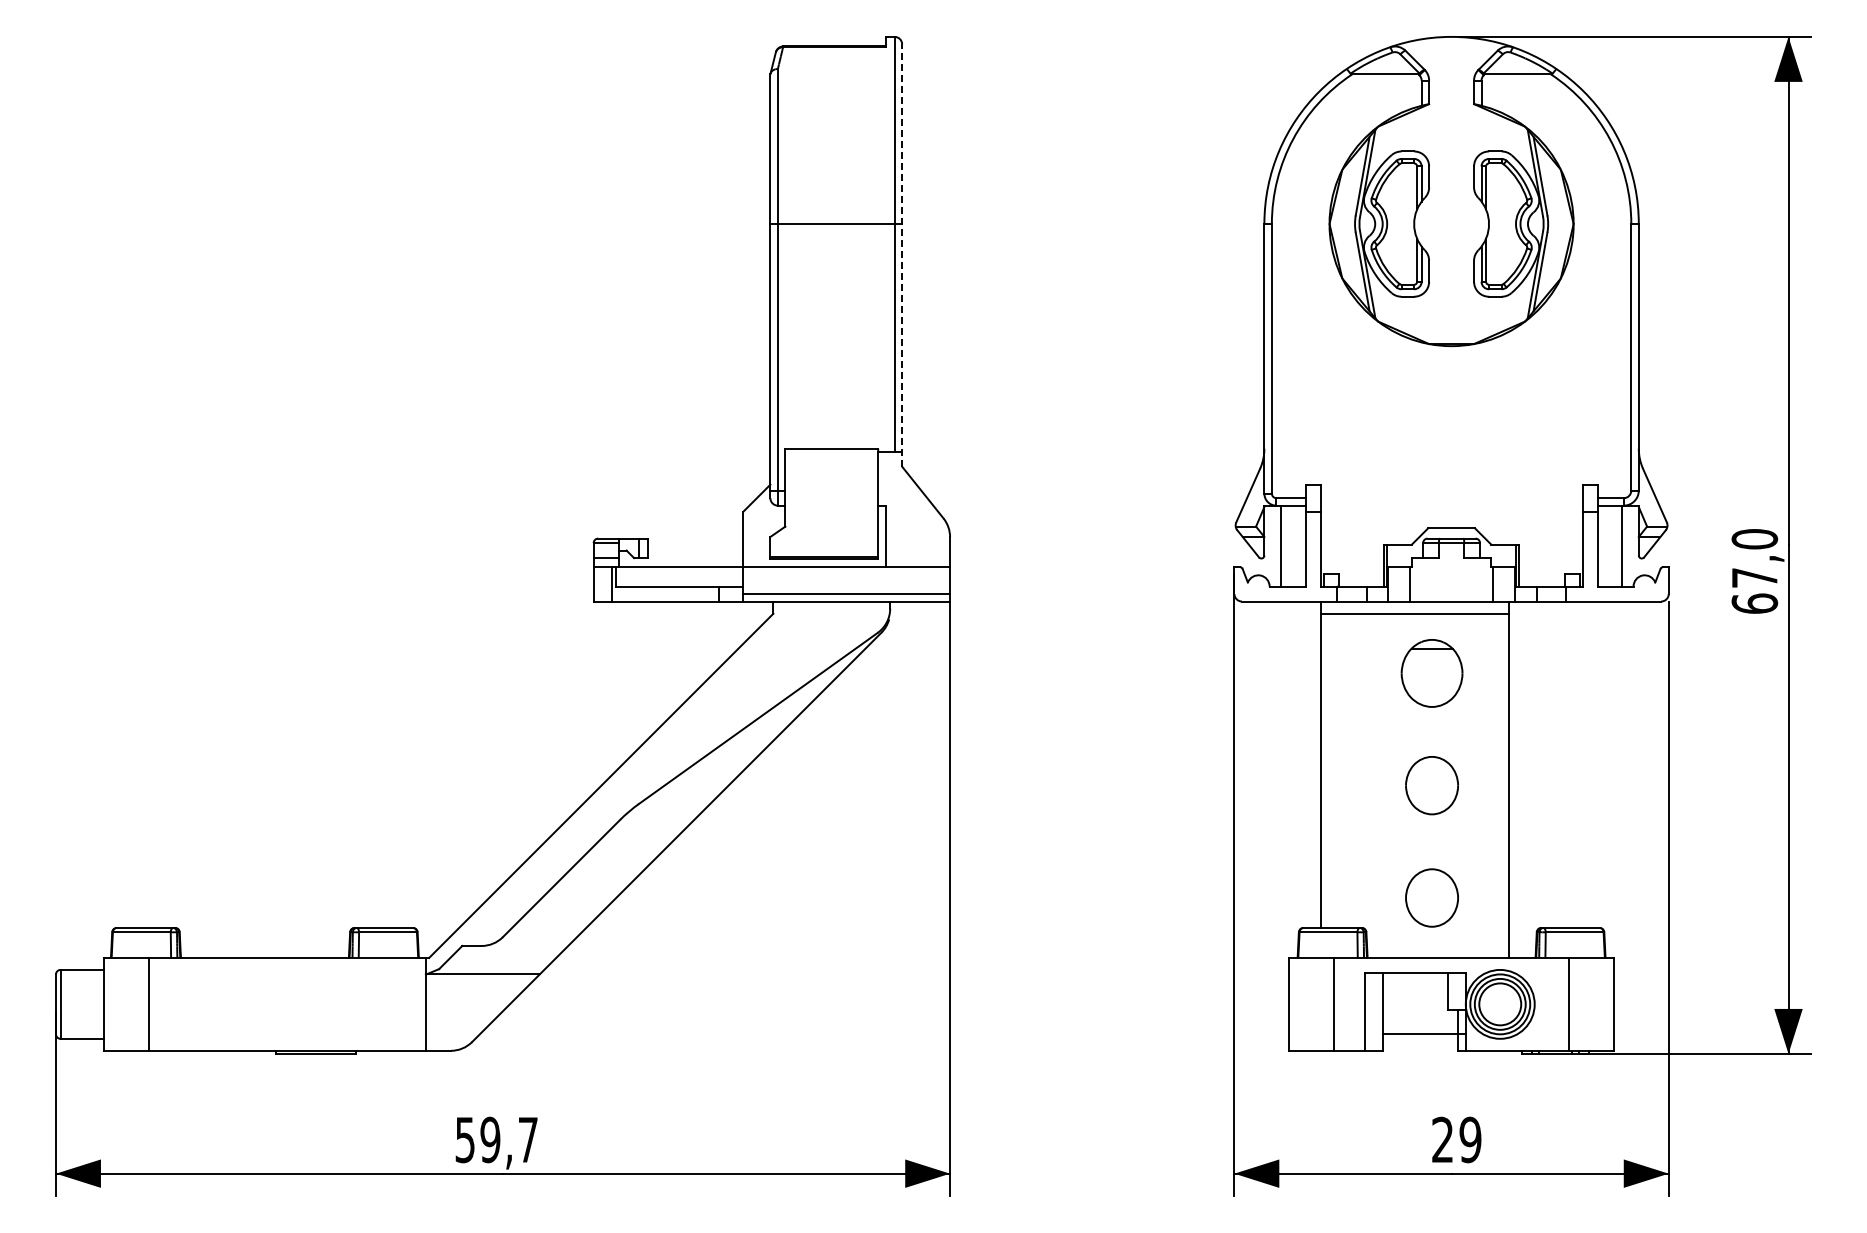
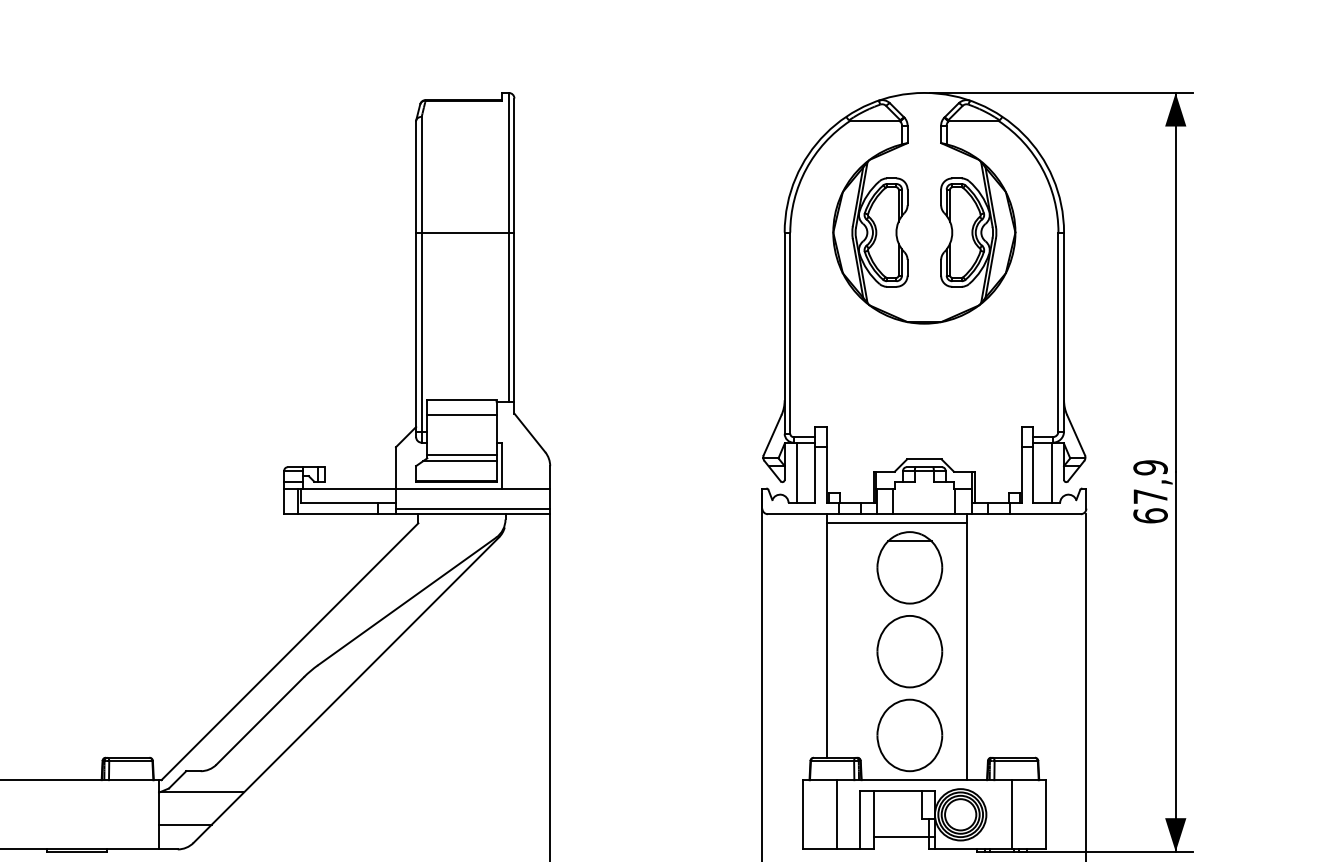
line: (902, 255) -> (514, 256), dashed -> solid
line: (831, 468) -> (461, 414), added
line: (831, 522) -> (461, 455), added
line: (829, 530) -> (460, 461), added
text: (1754, 539) -> (1150, 467), 67,0 -> 67,9
part: (1431, 673) -> (909, 567), size x1.43
part: (1431, 785) -> (909, 651), size x1.67
part: (1431, 897) -> (909, 735), size x1.67
line: (460, 1017) -> (184, 824), added

